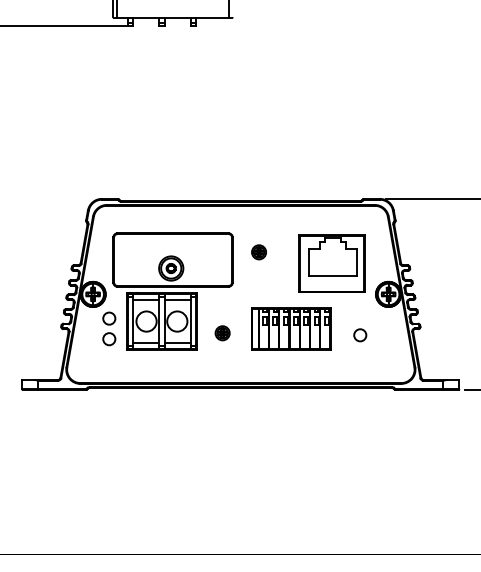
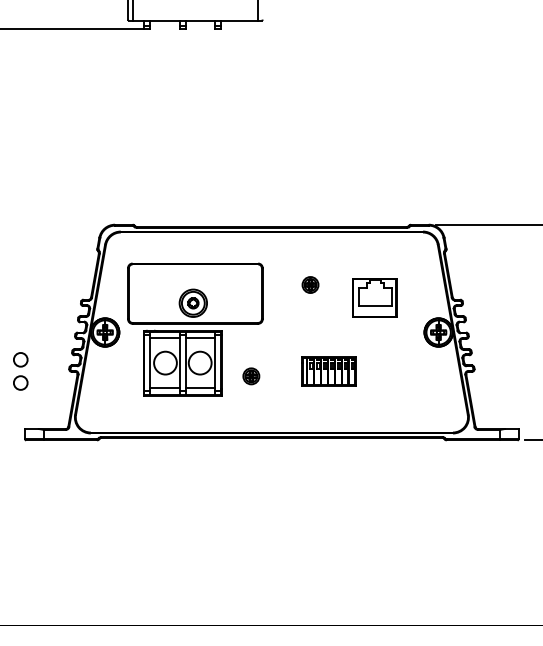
part: (258, 252) -> (309, 285), moved
part: (331, 263) -> (374, 297), size x0.6
part: (109, 328) -> (20, 370), moved
part: (291, 328) -> (329, 370), size x0.6
circle: (360, 335) -> (406, 378), removed

